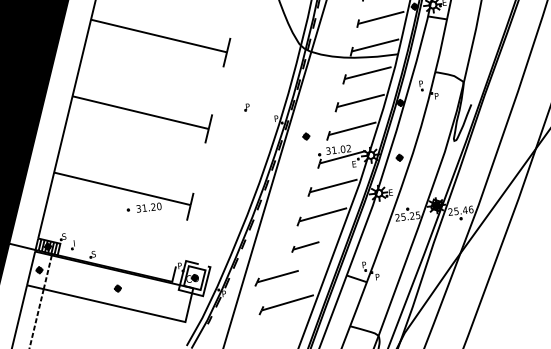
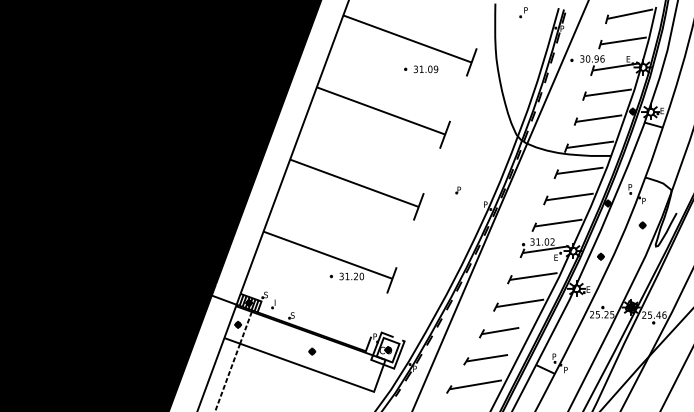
part: (306, 136) -> (642, 225), moved
part: (305, 246) -> (499, 332), size x1.43
part: (276, 278) -> (485, 359), moved

